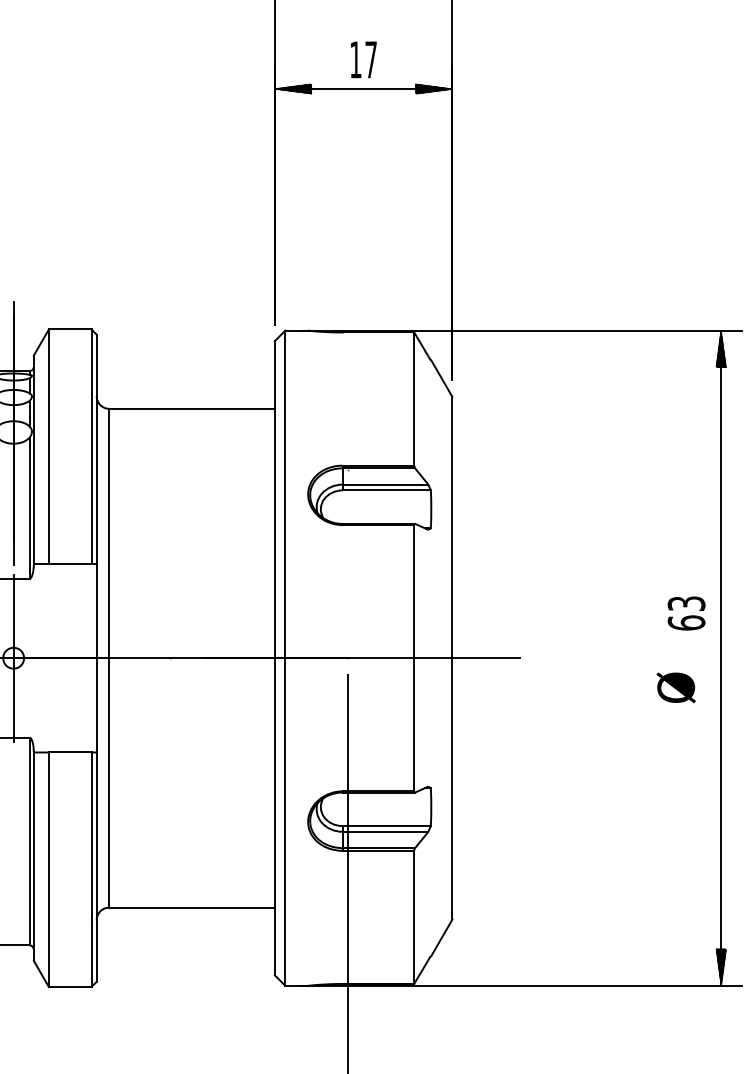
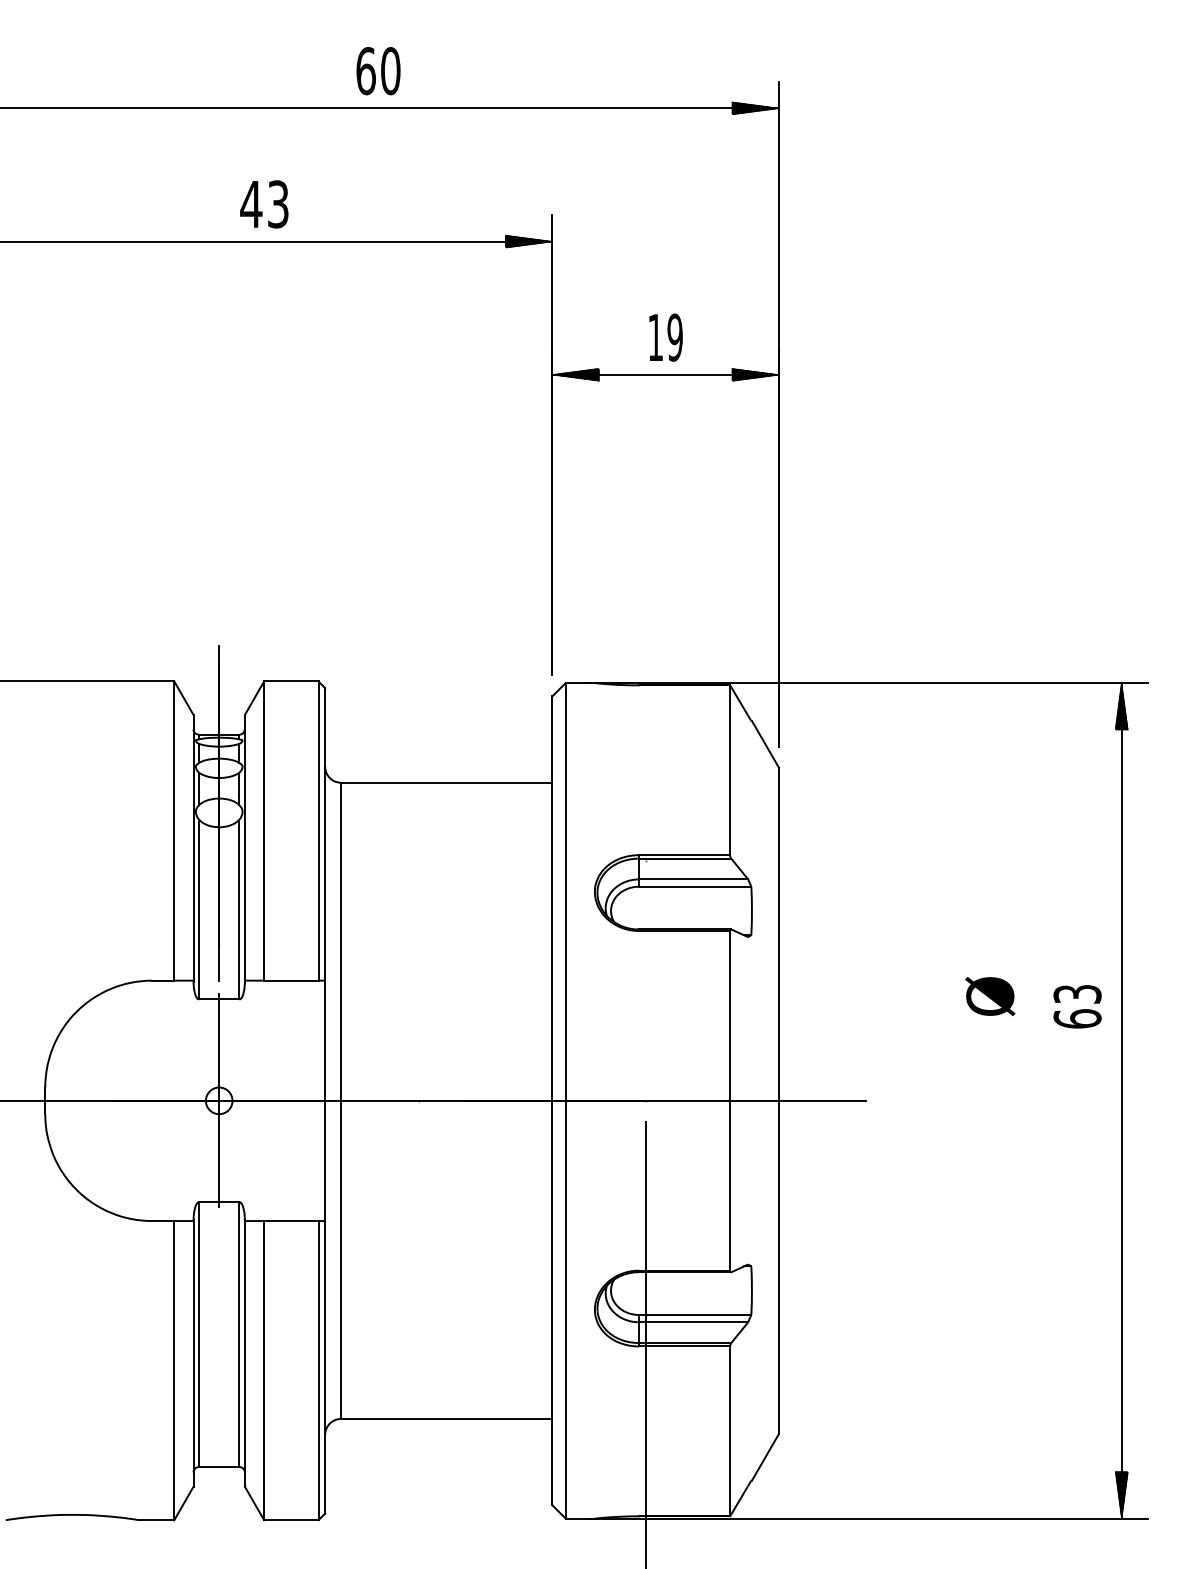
text: (370, 59) -> (674, 337), 17 -> 19
text: (686, 613) -> (1077, 1006), moved
text: (676, 687) -> (990, 996), moved

